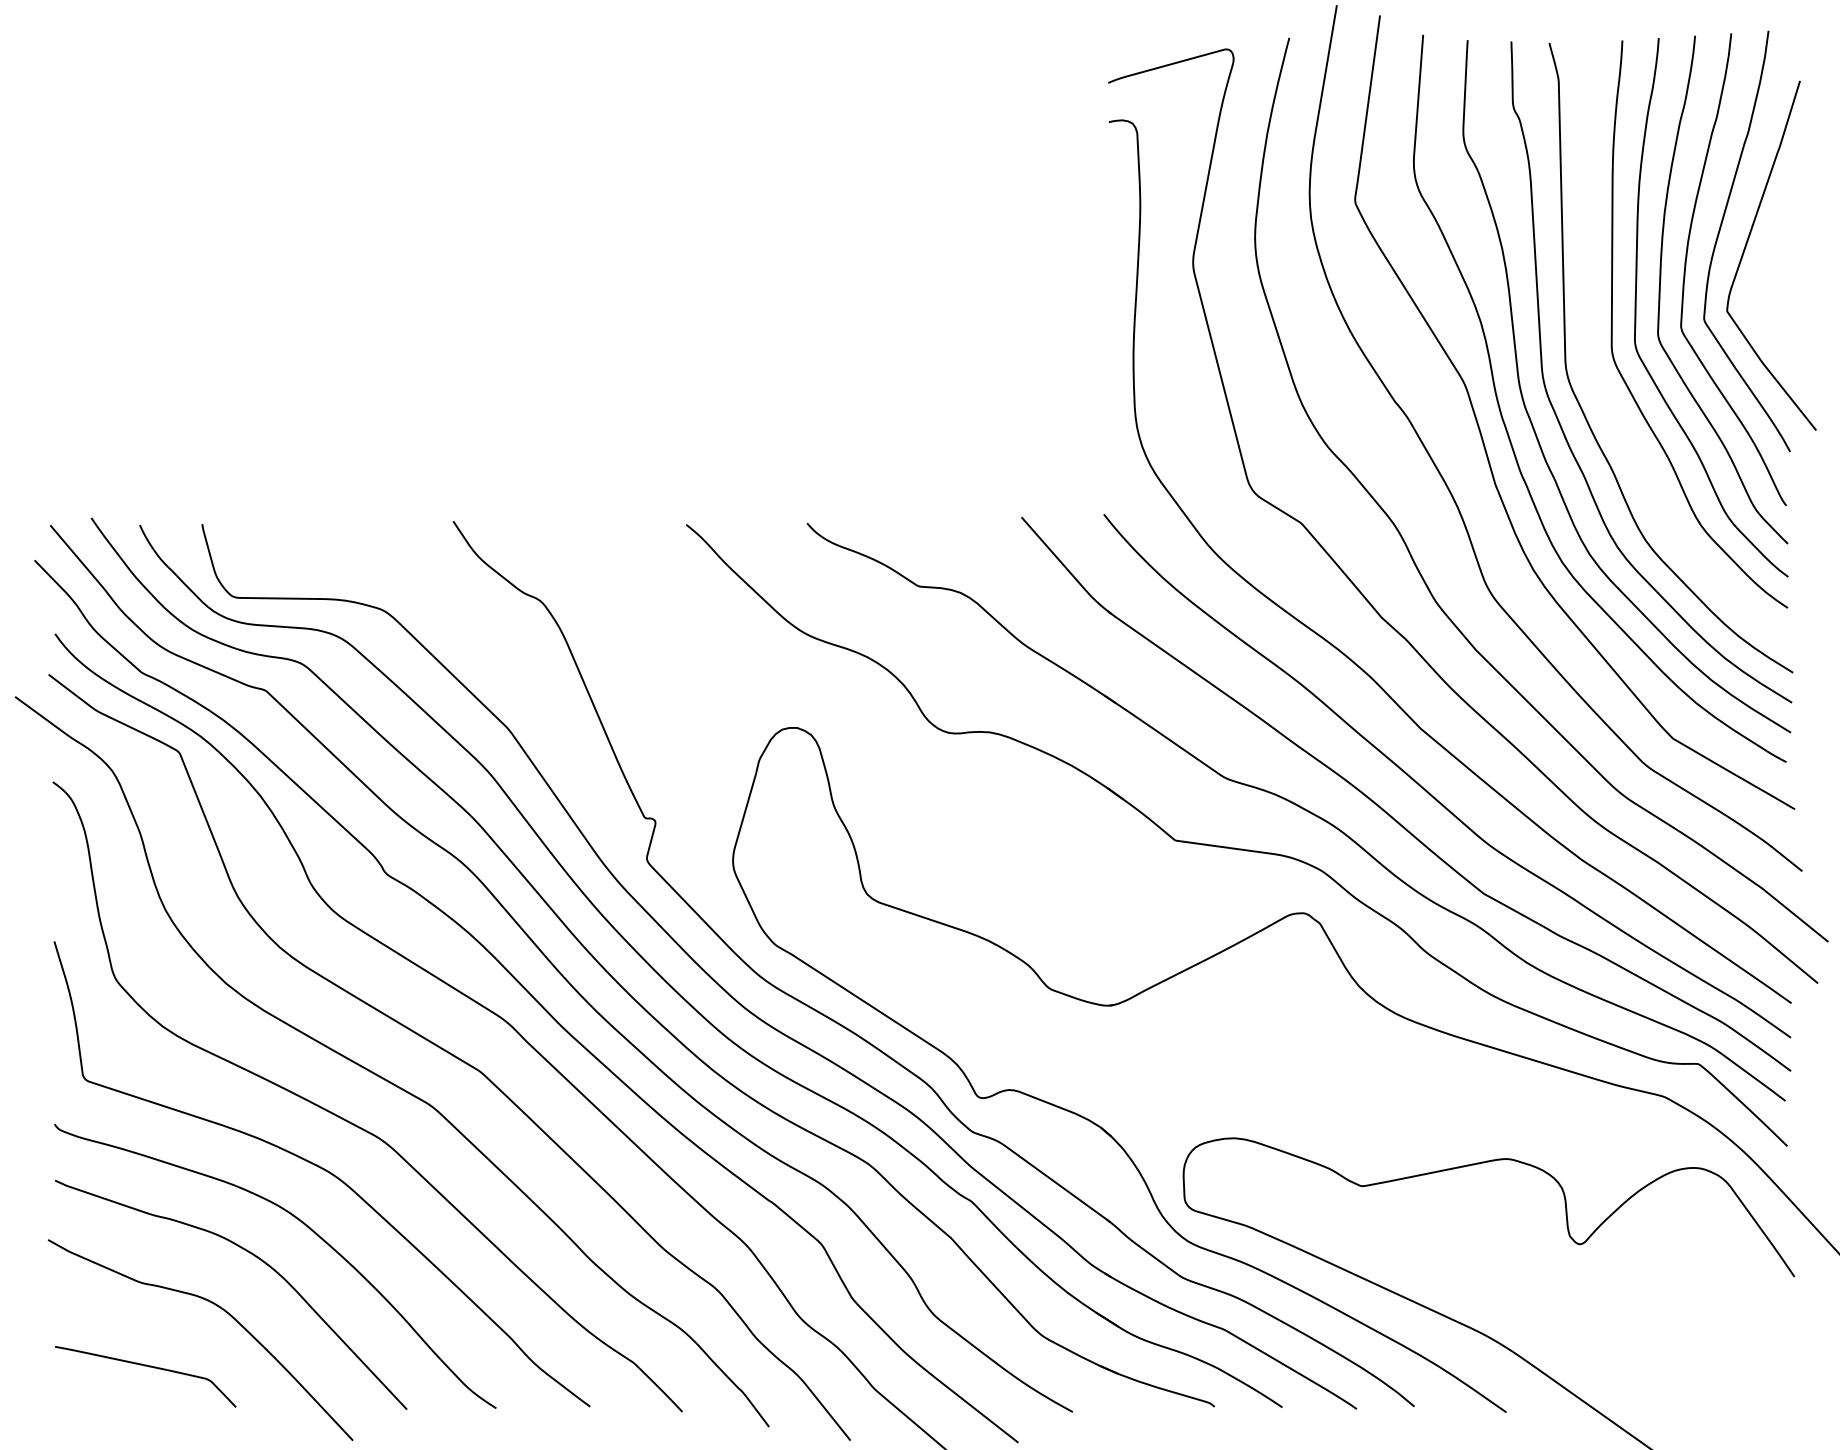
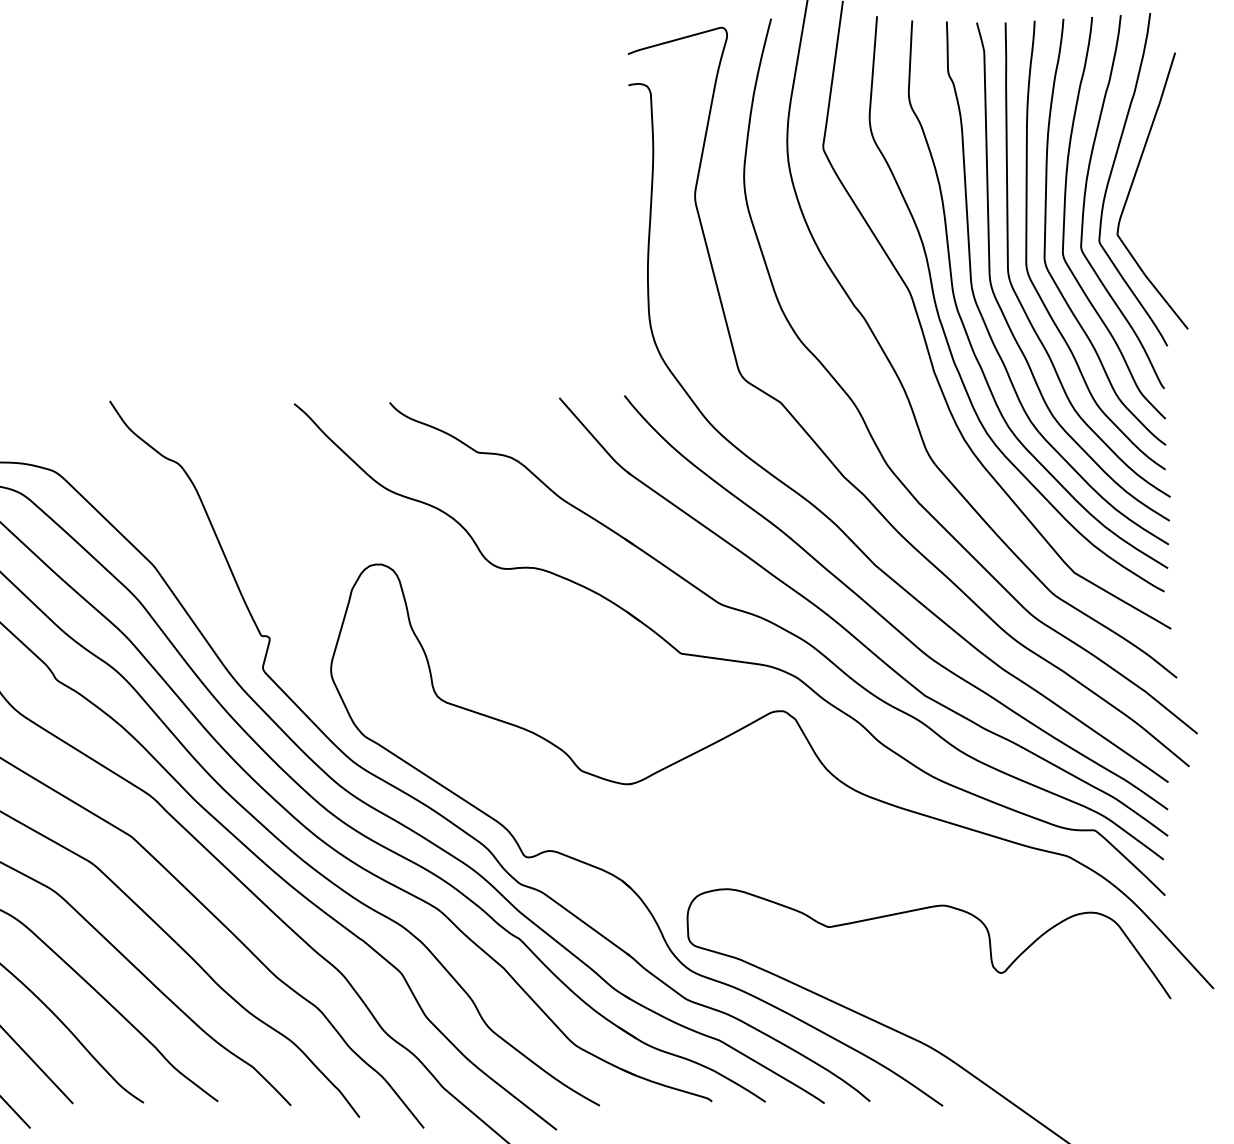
curve: (1600, 387) -> (1017, 295), added

